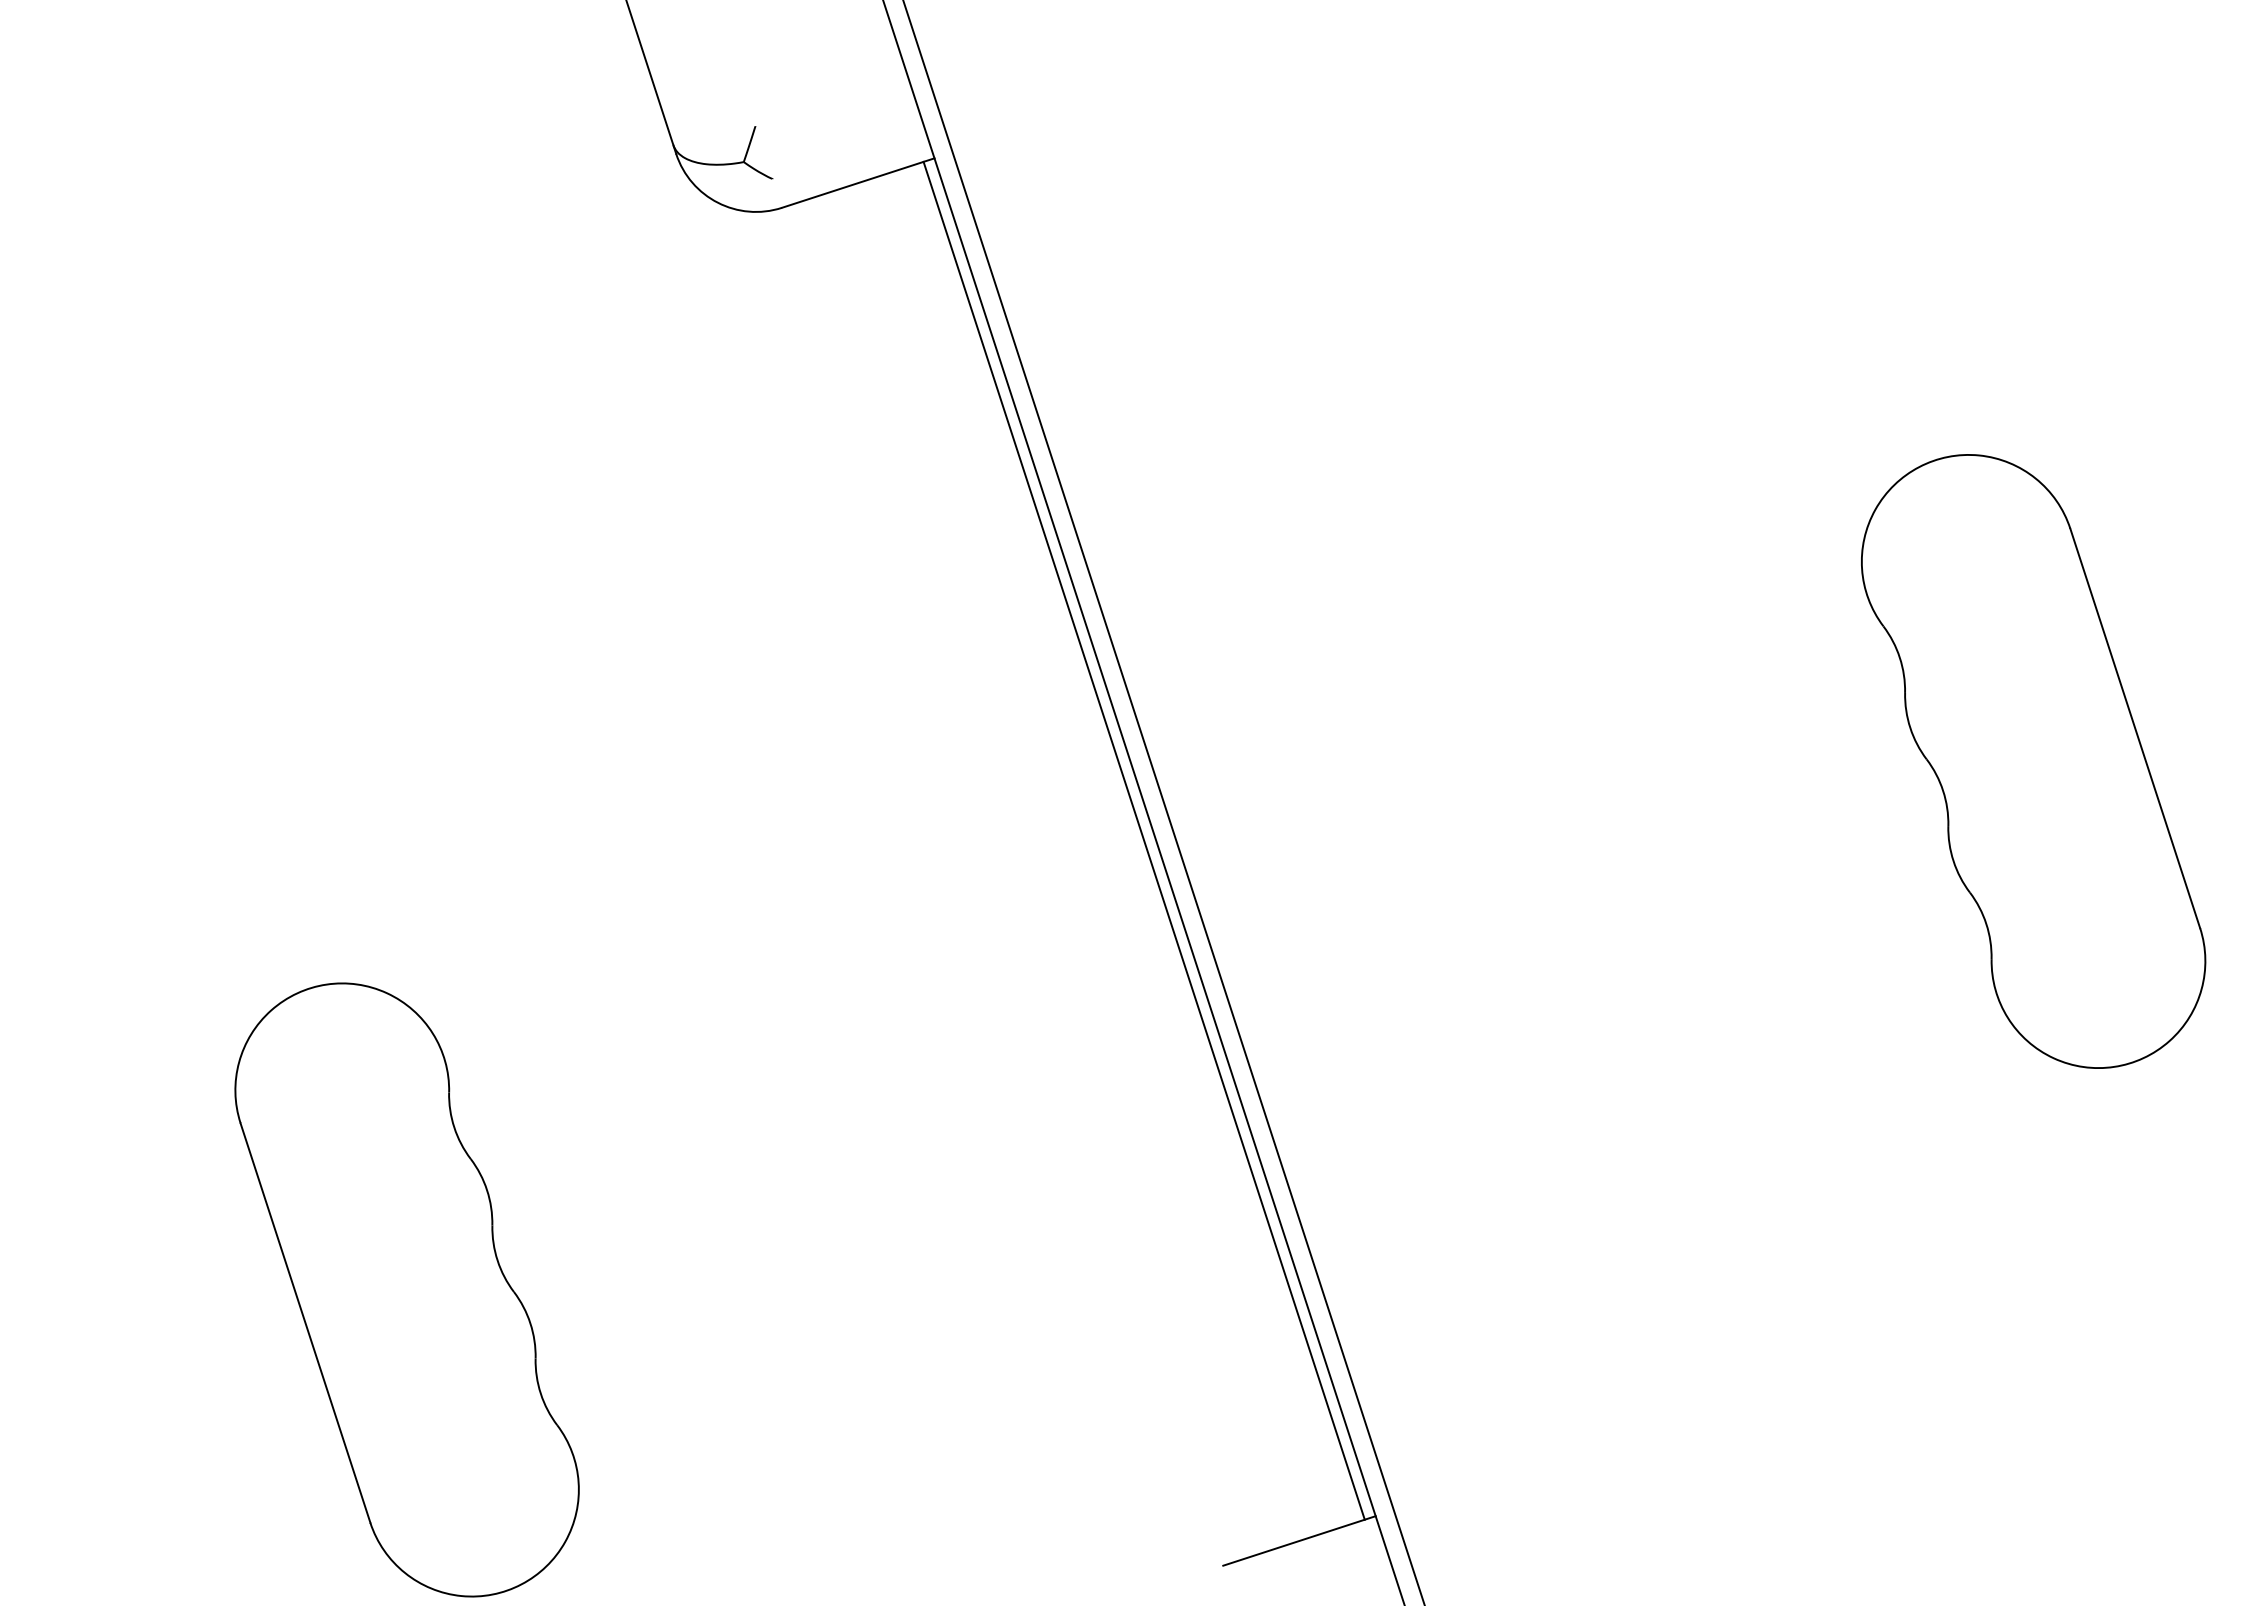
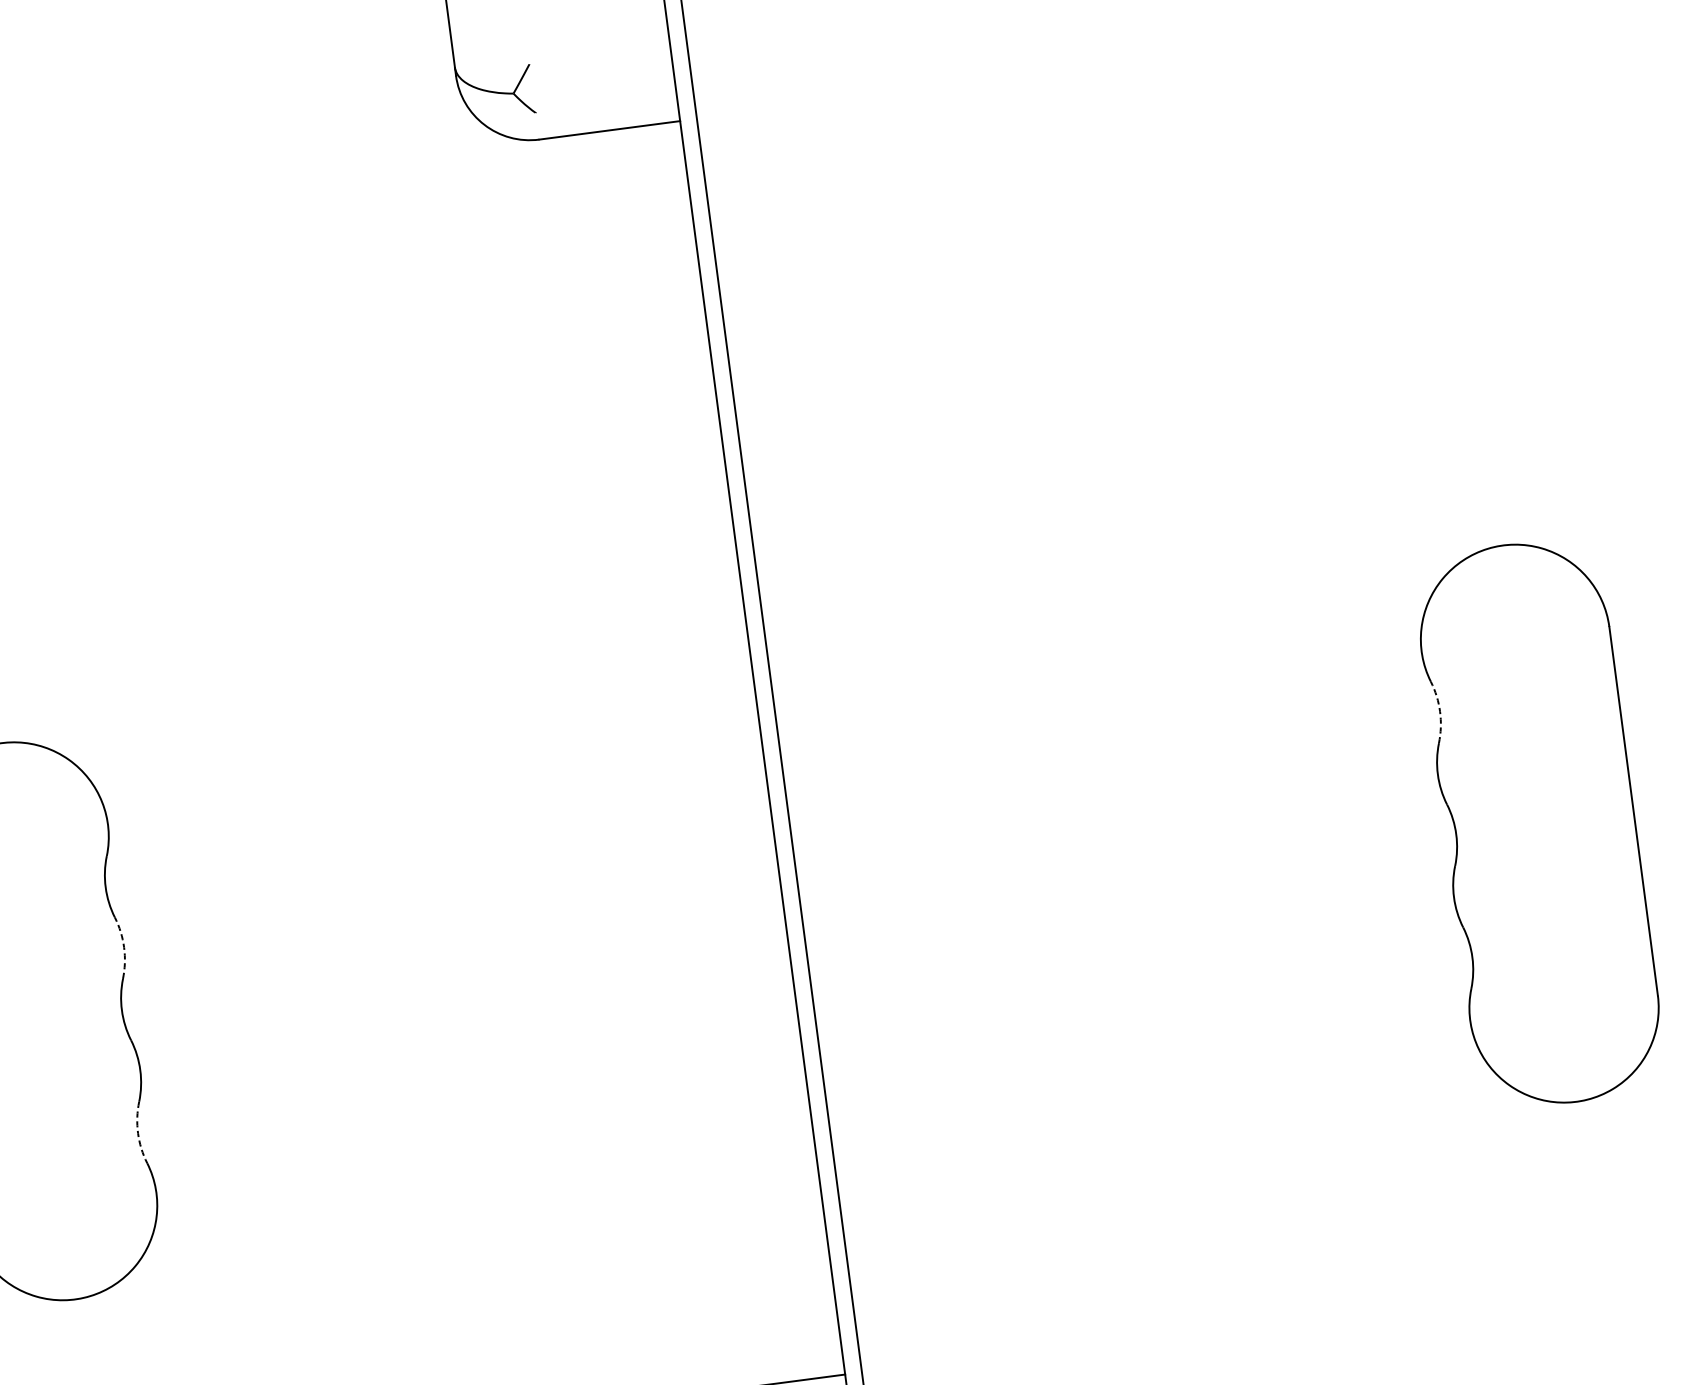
arc: (1899, 657) -> (1439, 711), solid -> dashed
line: (1143, 840) -> (752, 748), removed
arc: (487, 1190) -> (124, 947), solid -> dashed
arc: (540, 1393) -> (137, 1132), solid -> dashed

